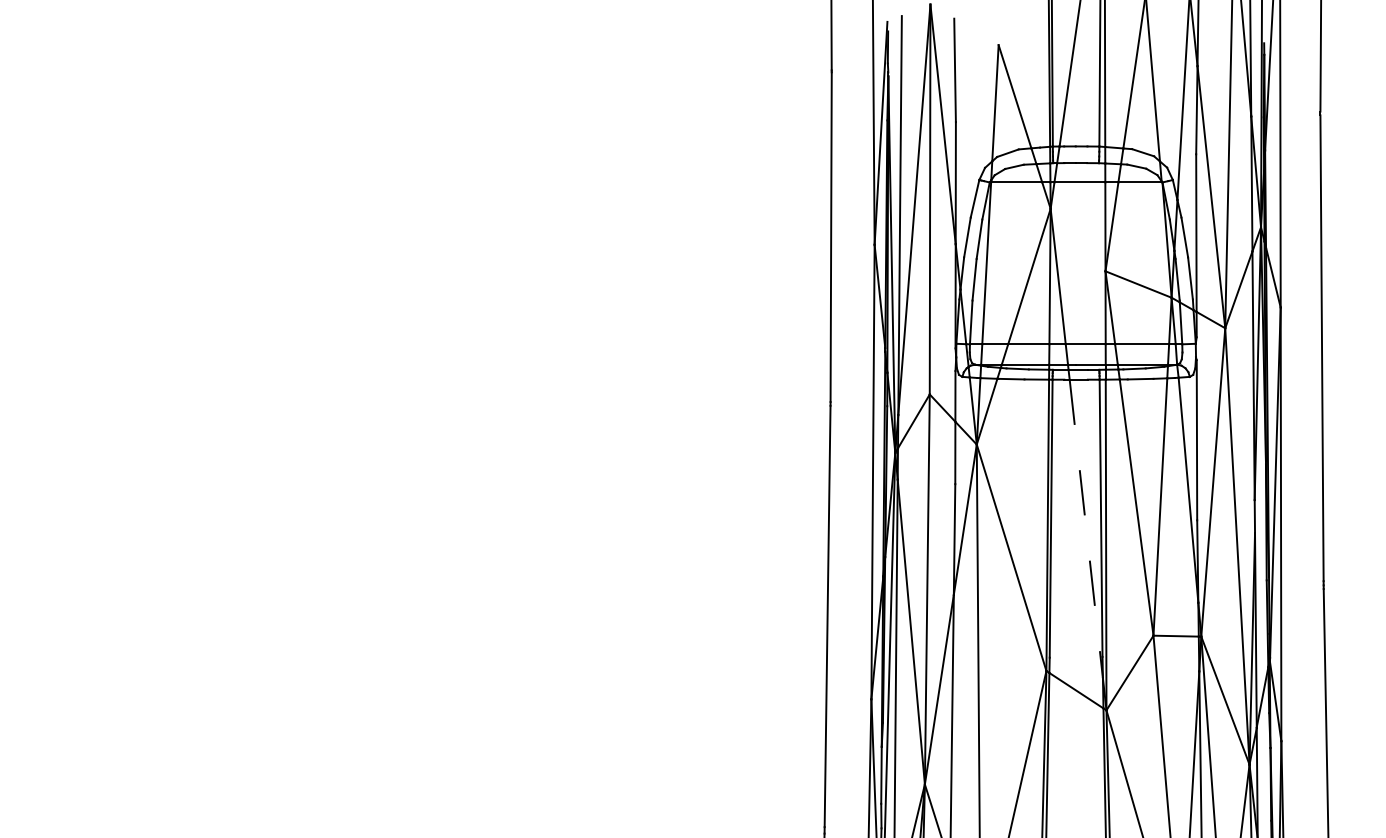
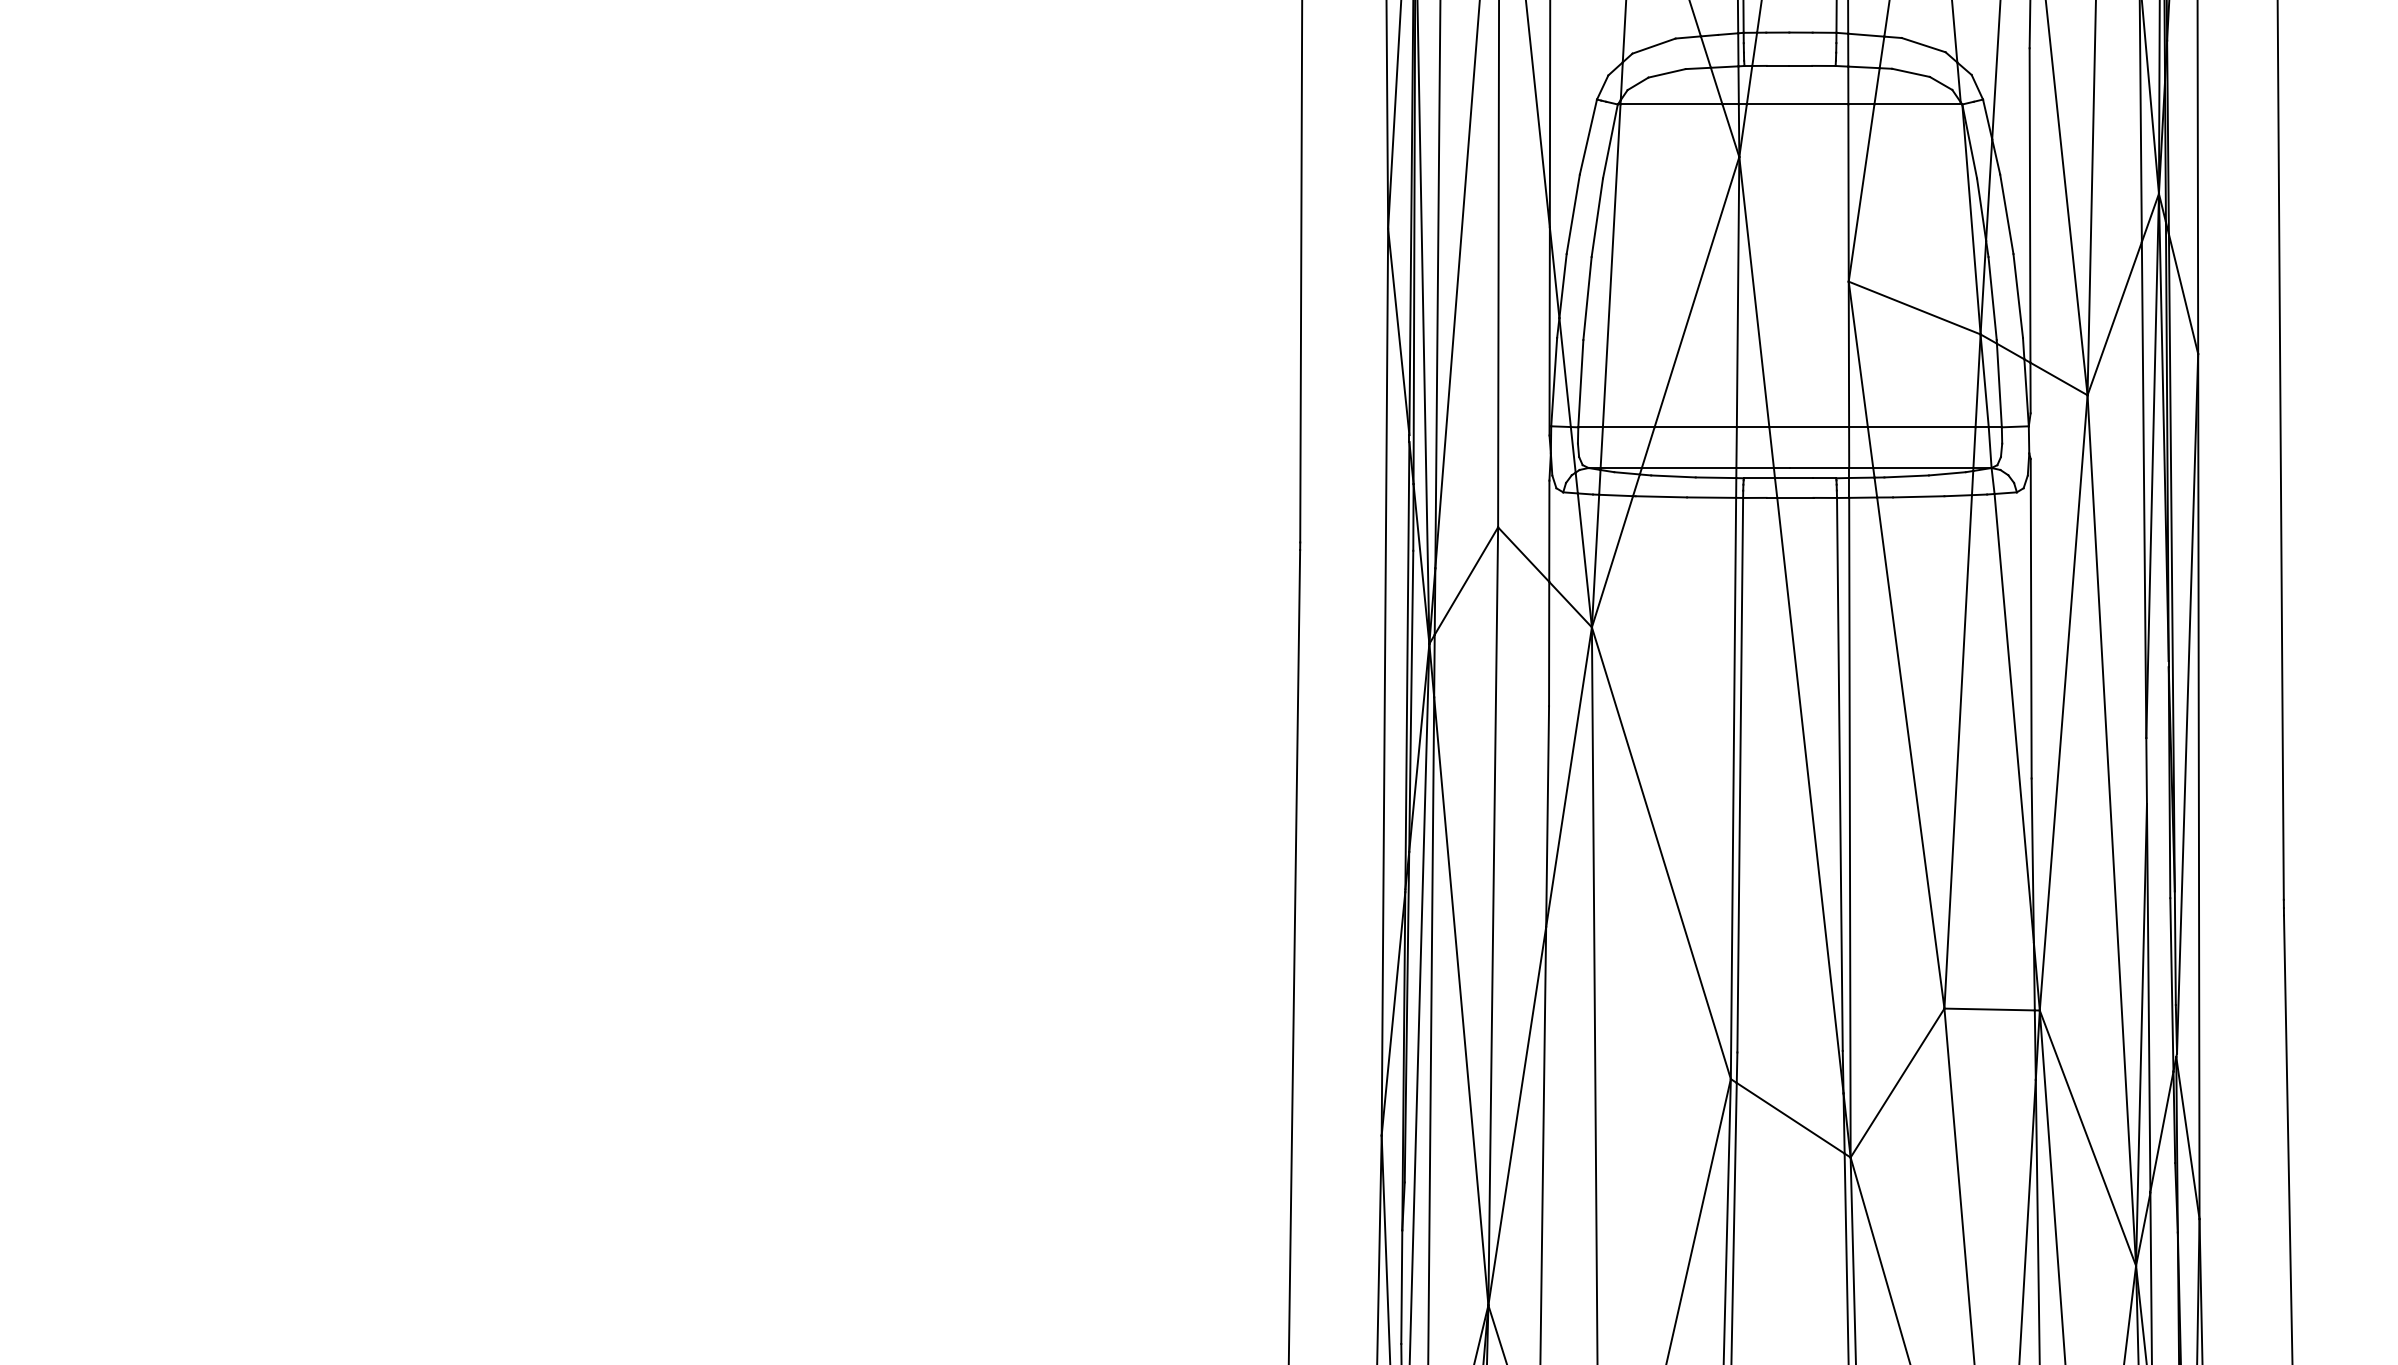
line: (1086, 529) -> (1810, 796), dashed -> solid

